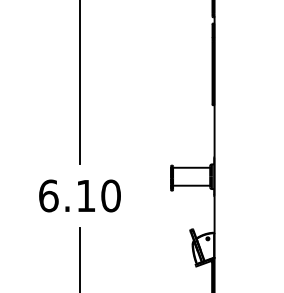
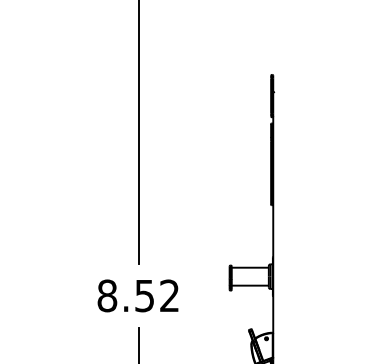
text: (79, 195) -> (138, 295), 6.10 -> 8.52

